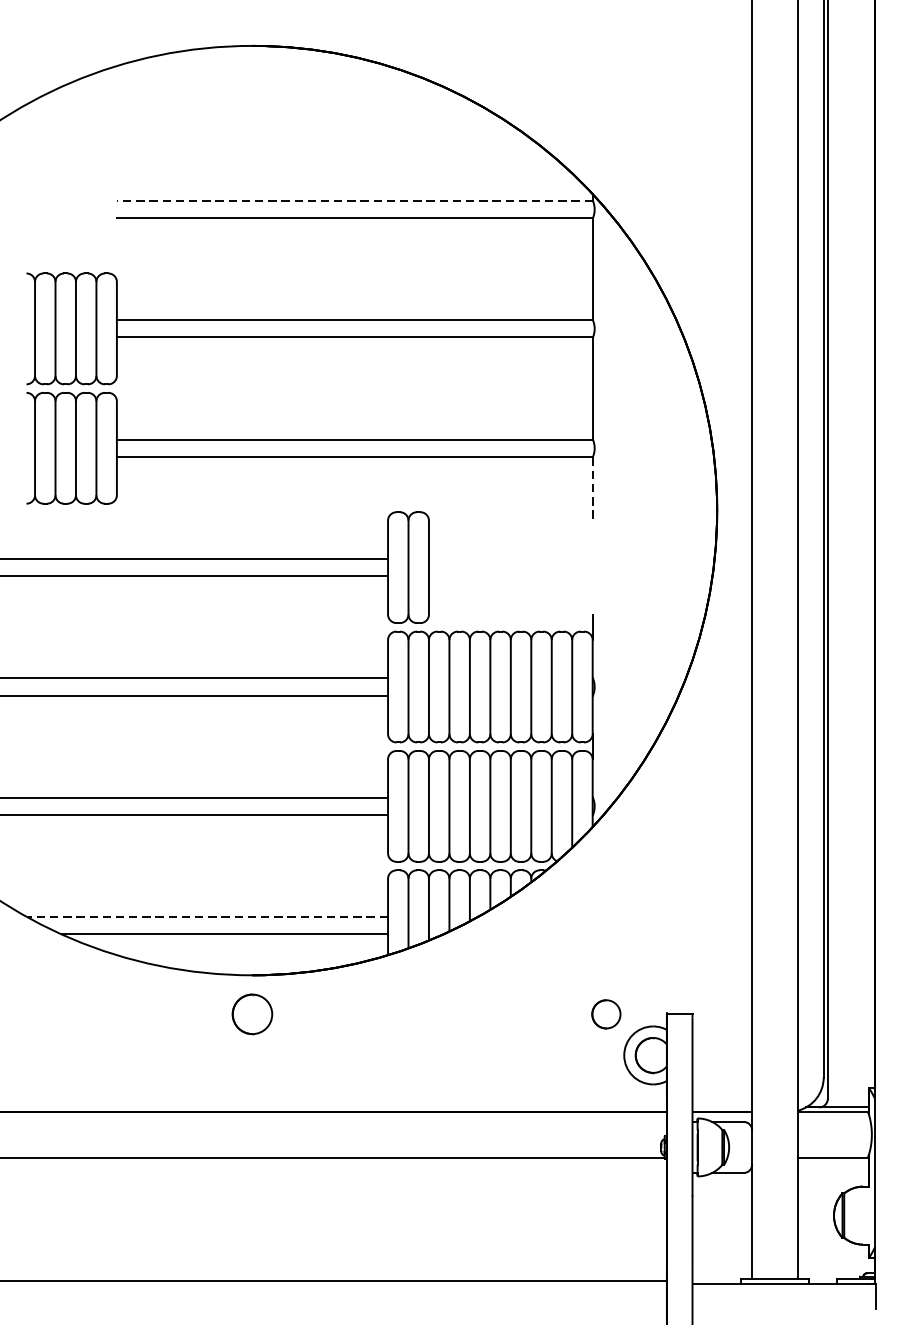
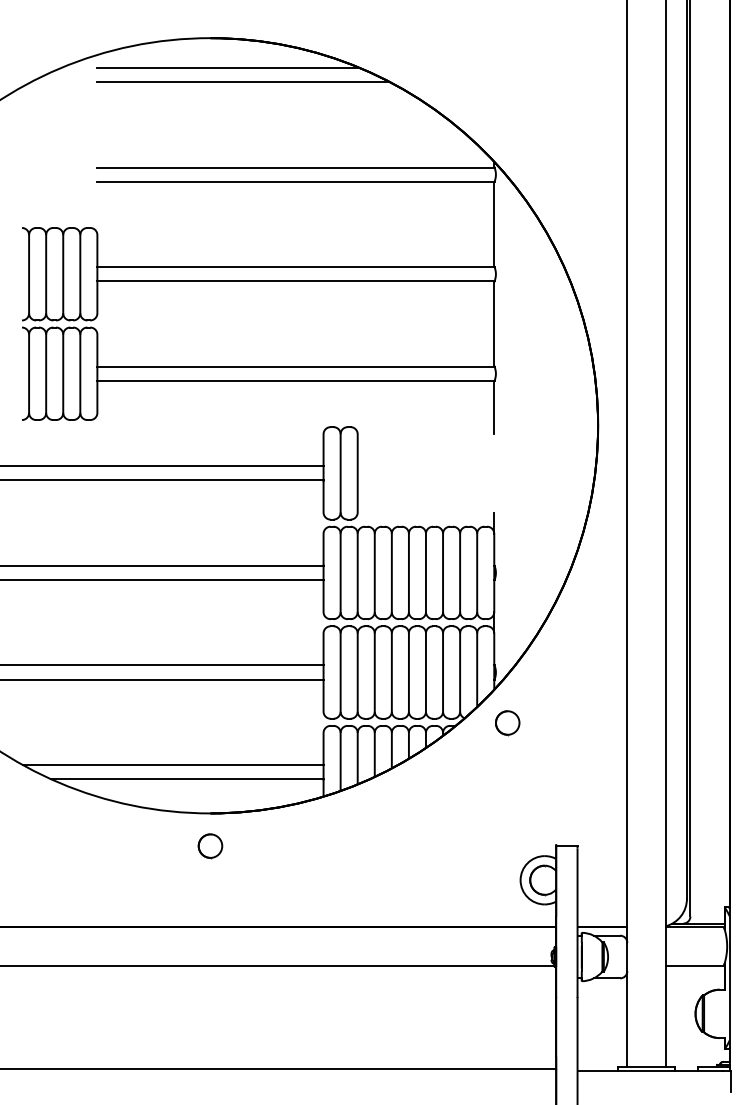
line: (274, 81) -> (228, 67), added
line: (292, 99) -> (243, 82), added
line: (354, 200) -> (295, 167), dashed -> solid
line: (592, 489) -> (494, 408), dashed -> solid
line: (206, 916) -> (172, 764), dashed -> solid
part: (252, 1014) -> (210, 846), size x0.71
part: (606, 1014) -> (507, 723), moved

